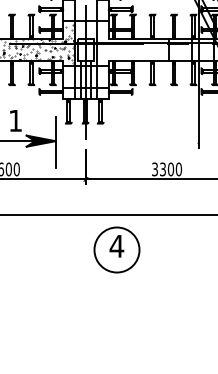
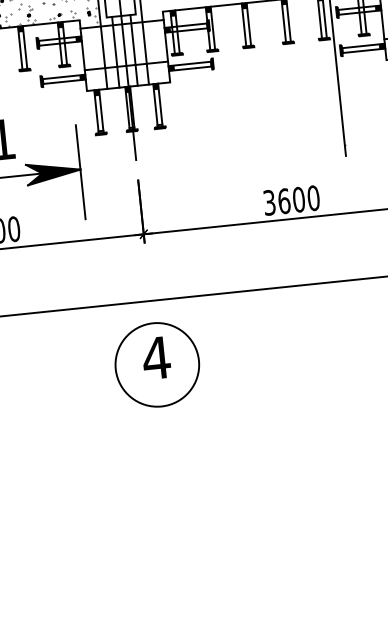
text: (163, 169) -> (285, 201), 3300 -> 3600
part: (116, 249) -> (156, 364), moved

